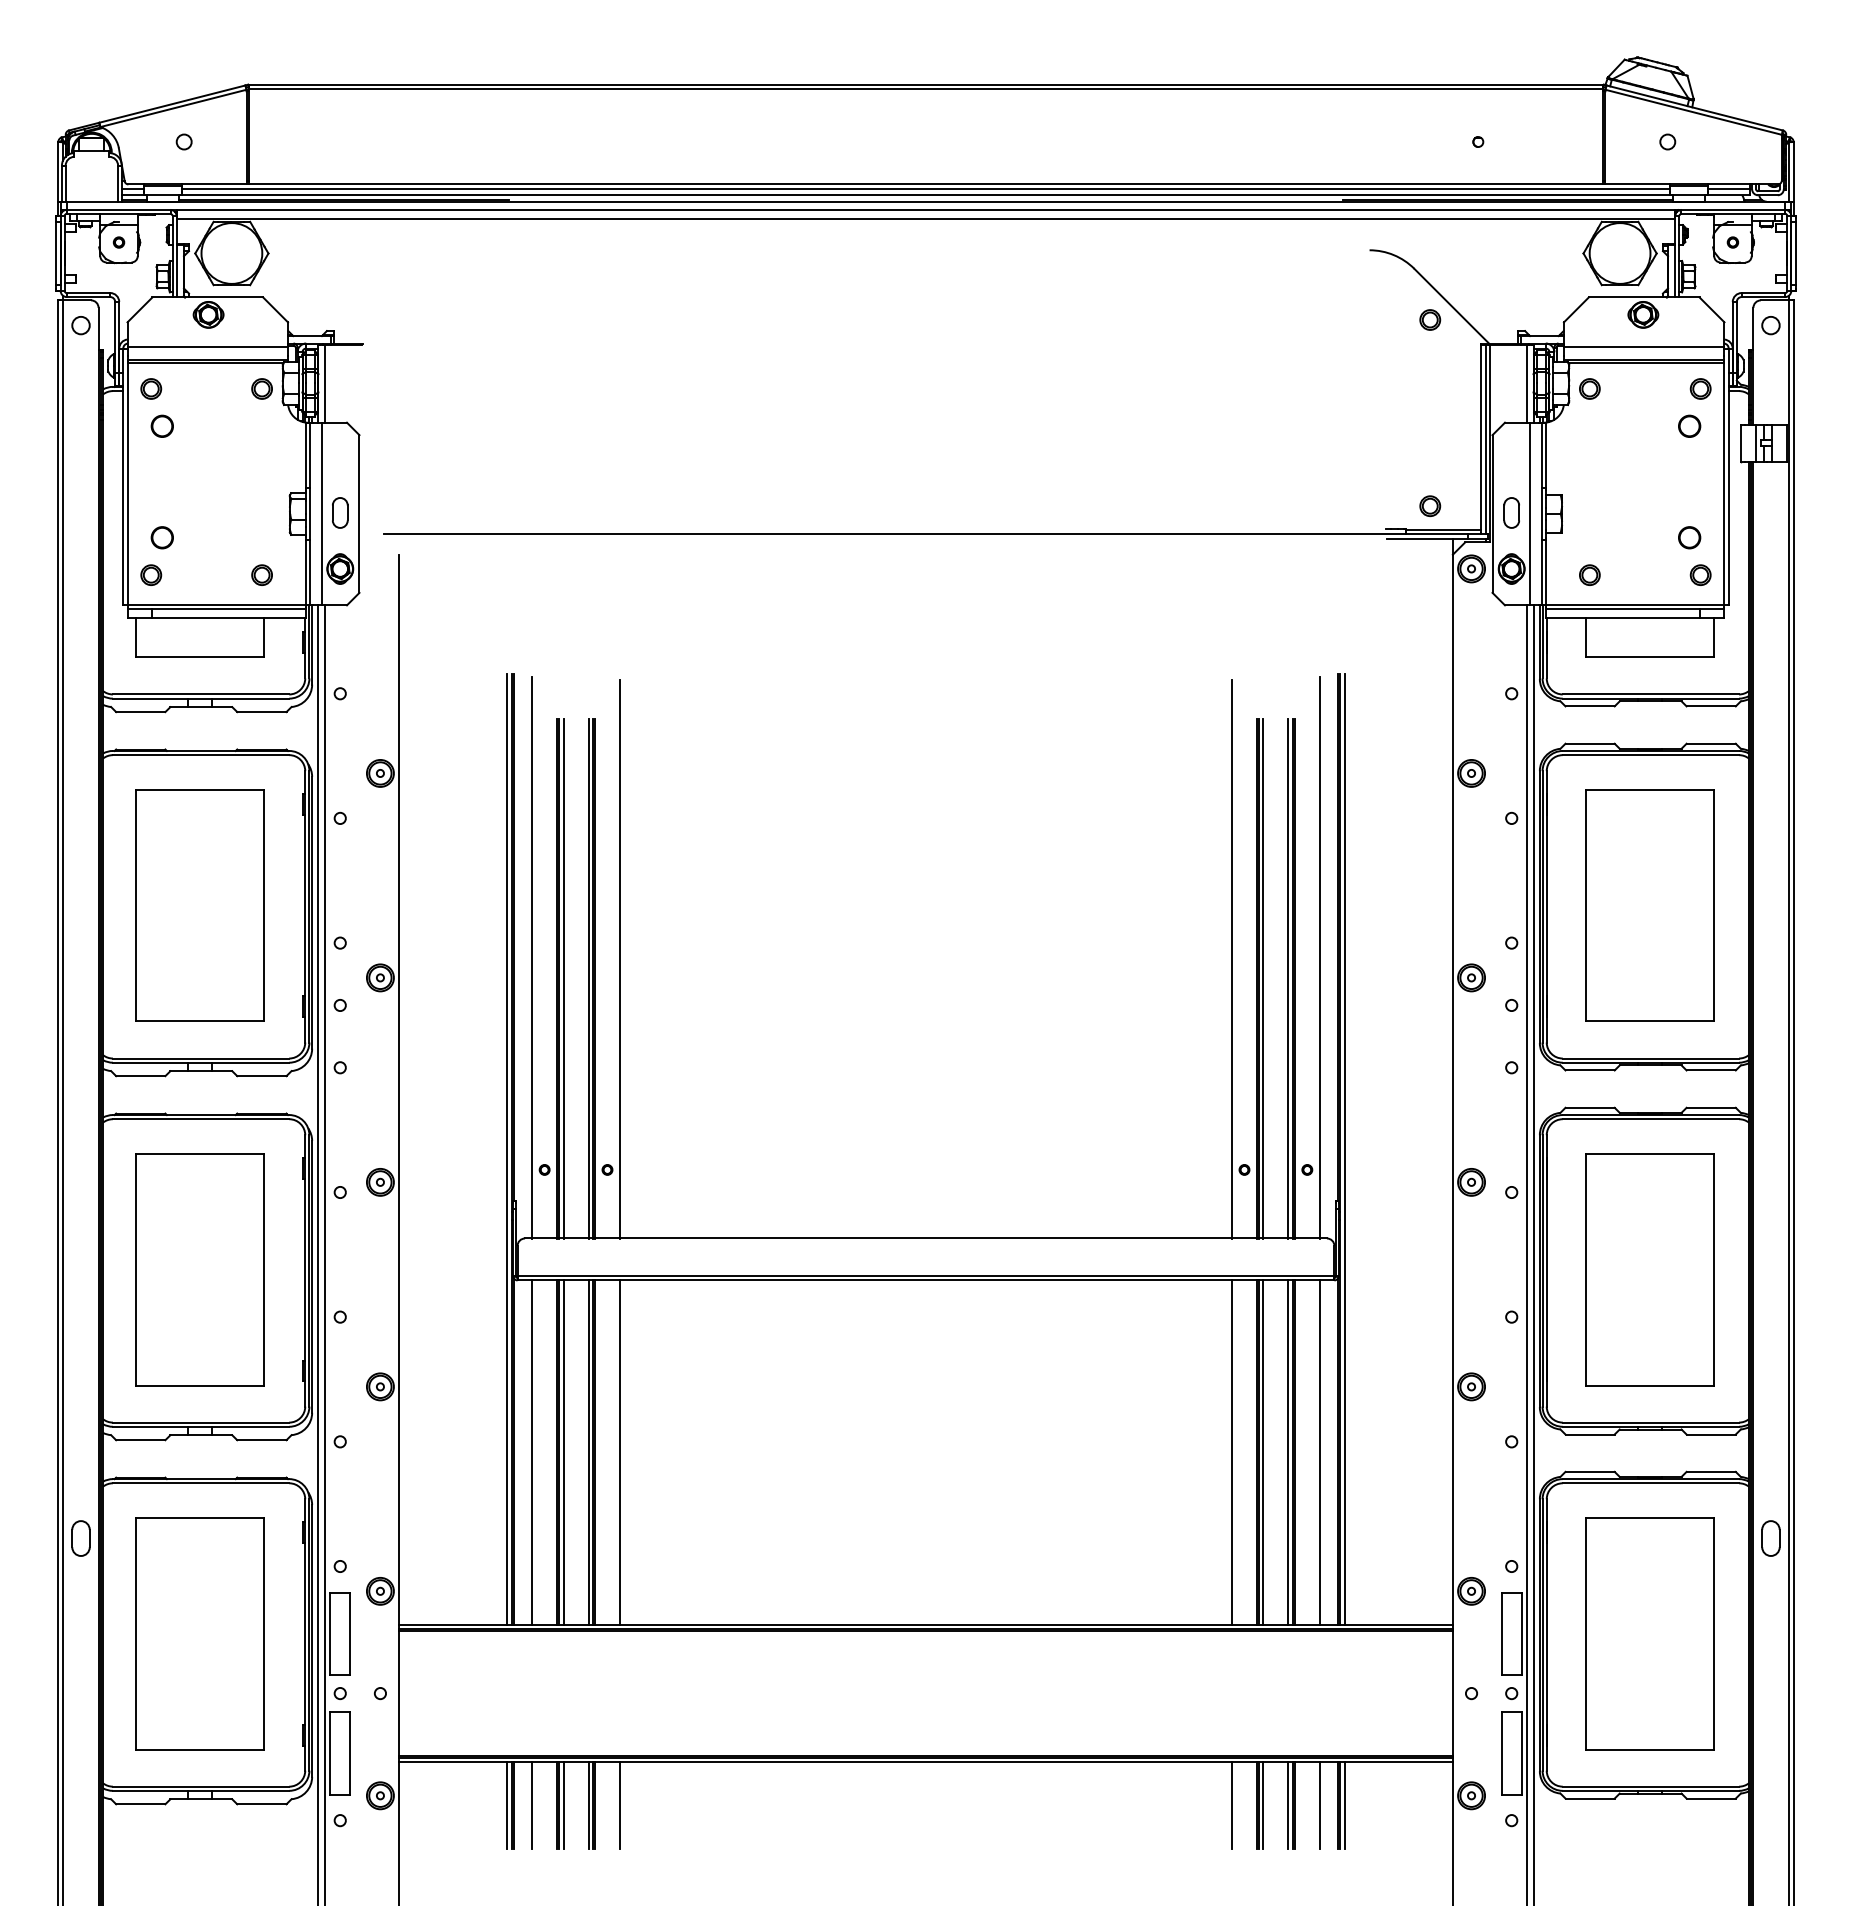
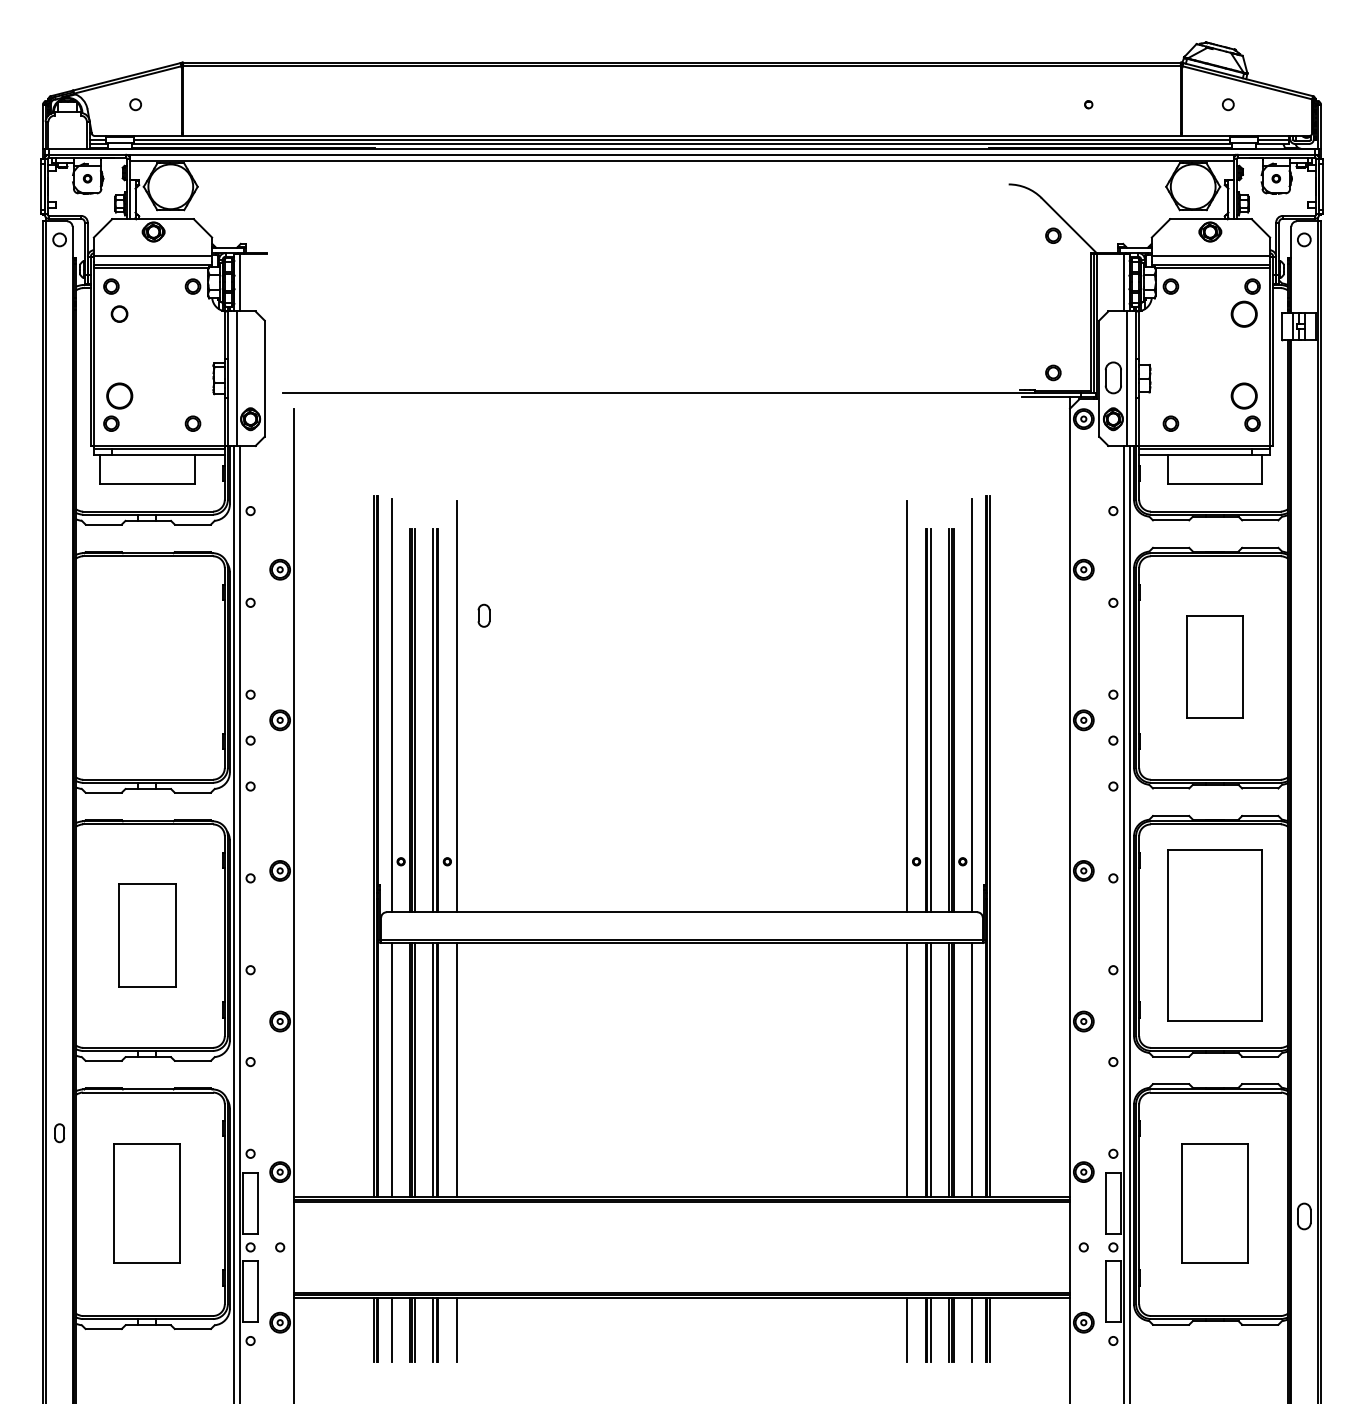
circle: (1689, 425) -> (1244, 313), size x1.6
part: (340, 512) -> (484, 615), moved
part: (1511, 512) -> (1113, 377), size x1.4
circle: (161, 537) -> (118, 395), size x1.6
circle: (1689, 537) -> (1244, 395), size x1.6
part: (199, 905) -> (146, 667), removed
part: (1649, 905) -> (1214, 667), size x0.6
part: (199, 1269) -> (146, 935), size x0.6
part: (80, 1538) -> (59, 1133), size x0.7
part: (1770, 1538) -> (1303, 1216), moved
part: (199, 1633) -> (146, 1203), size x0.7
part: (1649, 1633) -> (1214, 1203), size x0.7

